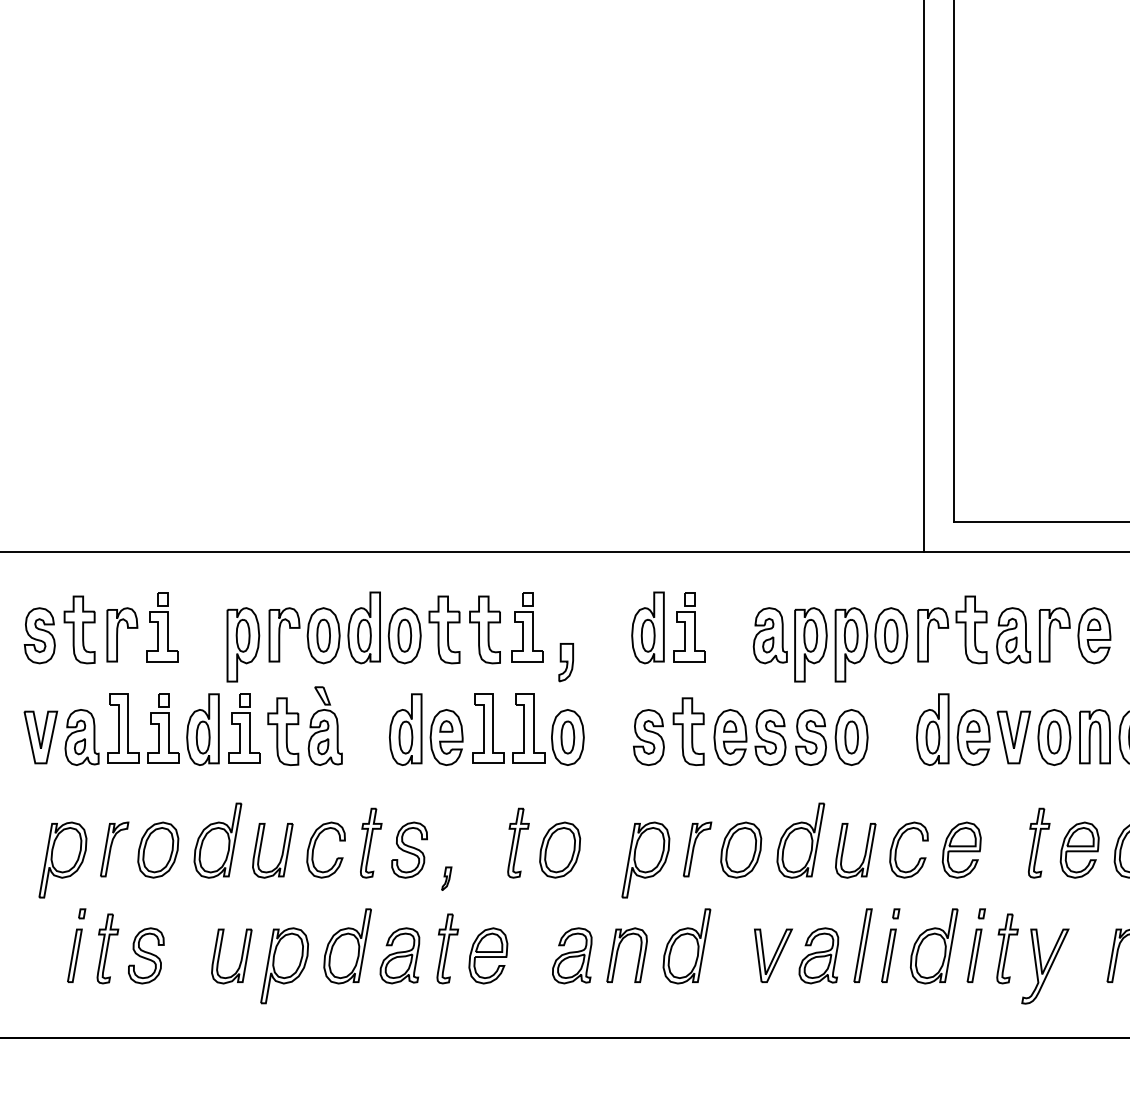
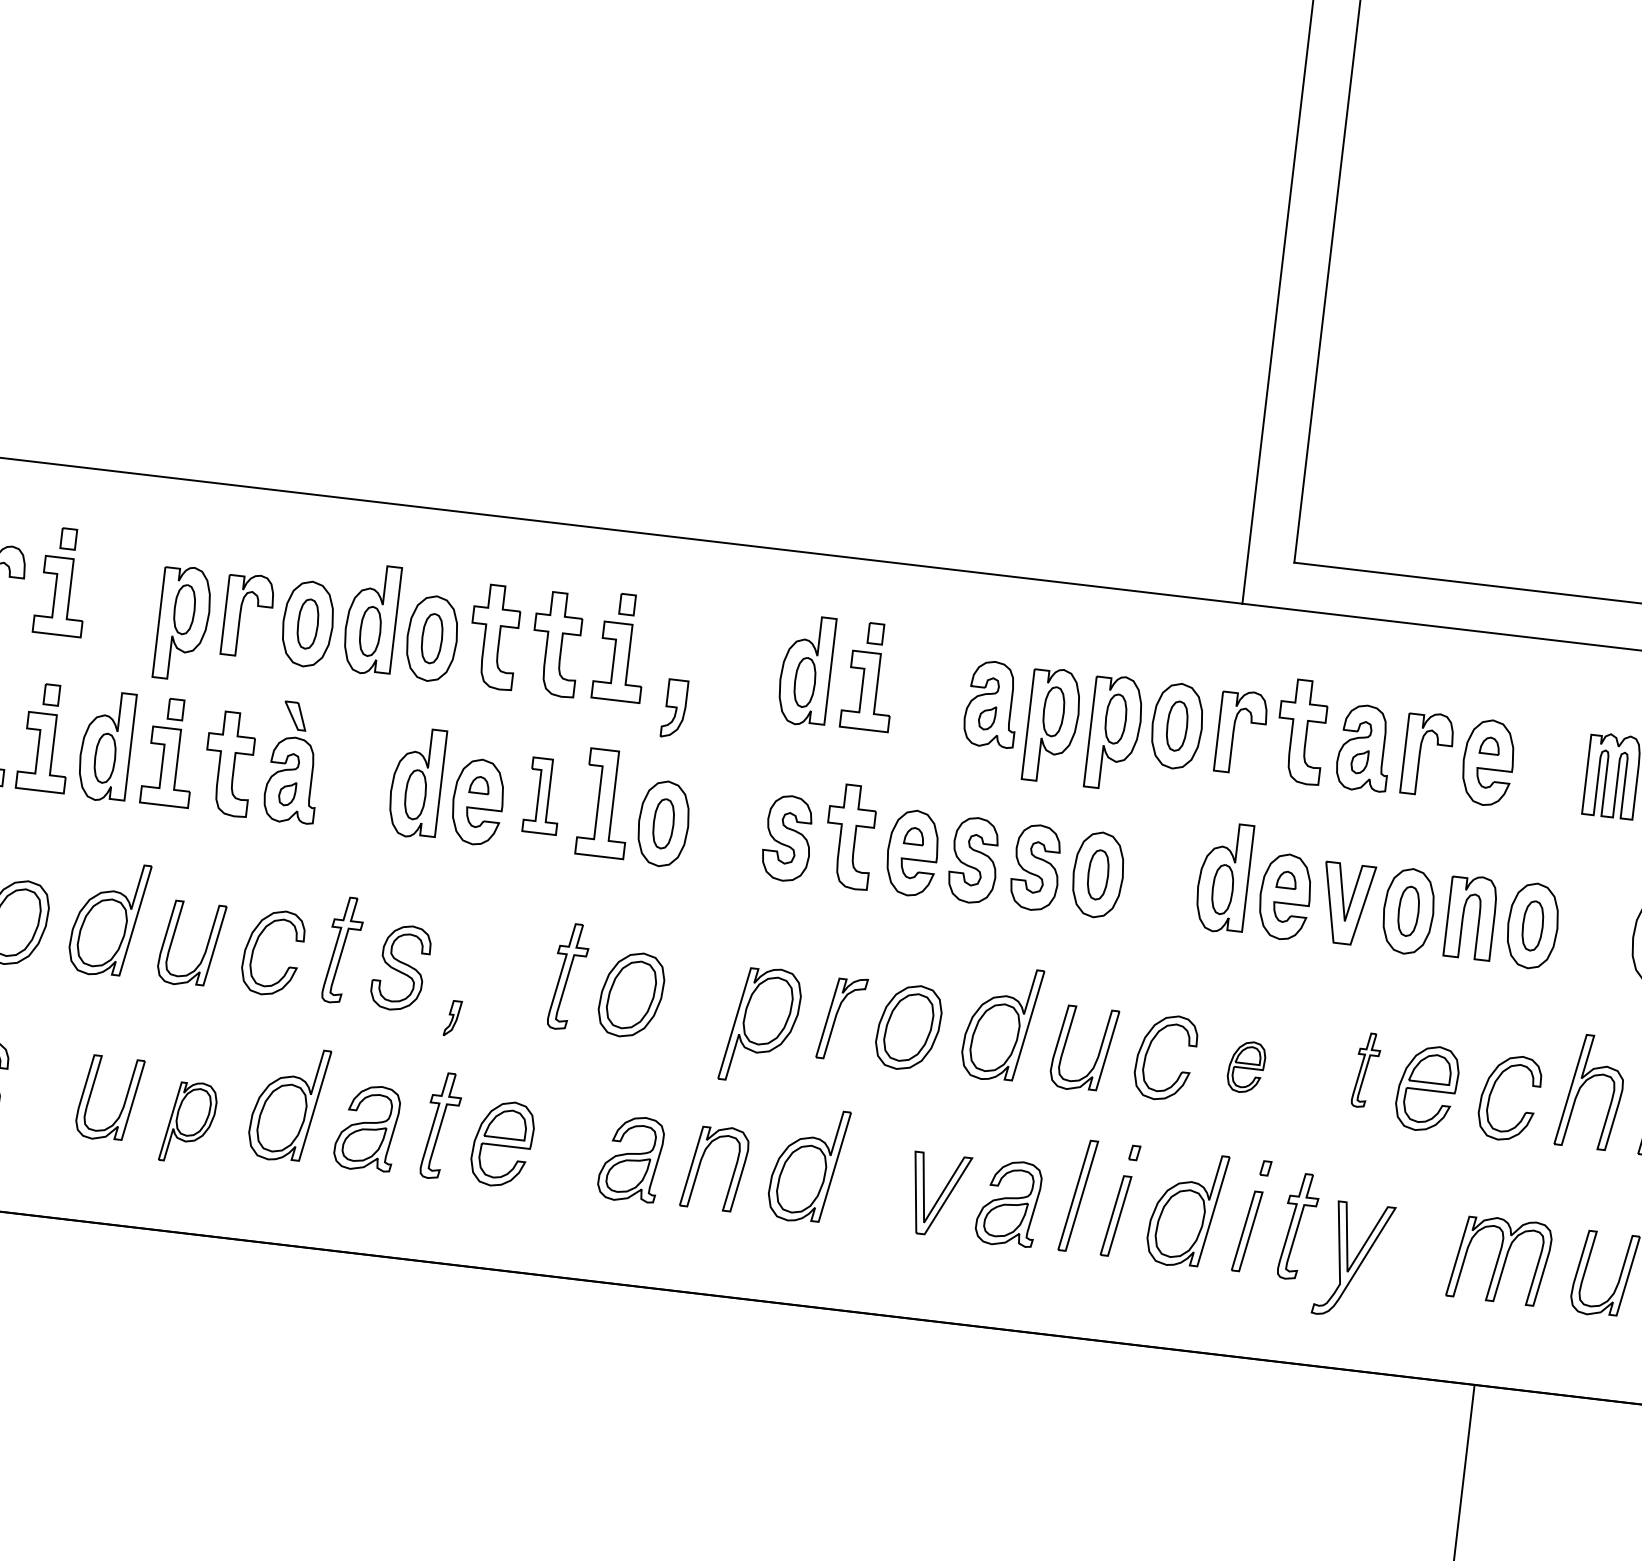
part: (488, 728) -> (543, 795), size x0.7
part: (1039, 842) -> (1367, 1069), size x0.7
part: (961, 849) -> (1246, 1066), size x0.6
part: (284, 965) -> (188, 1122), size x0.7

